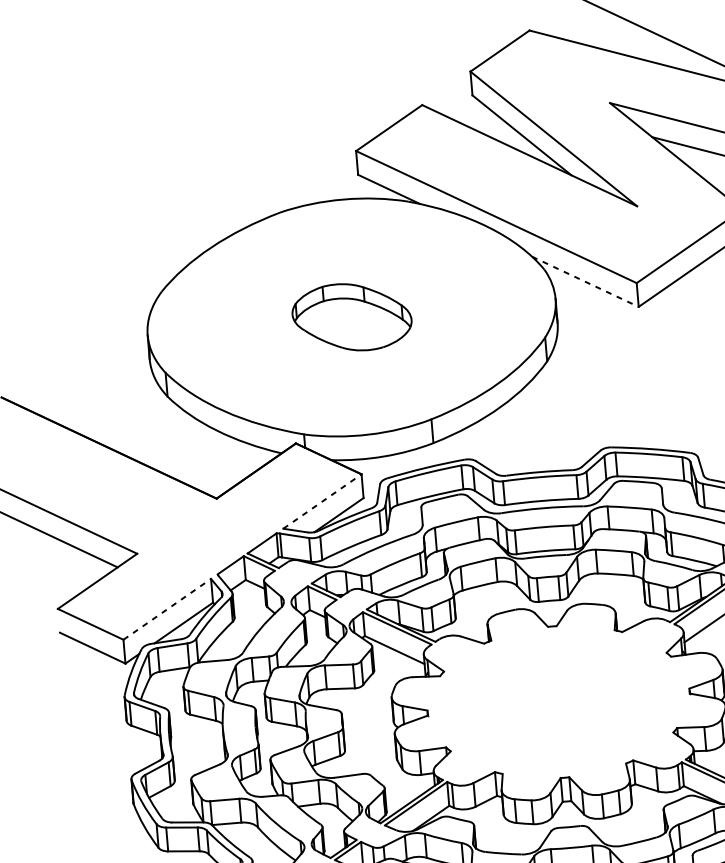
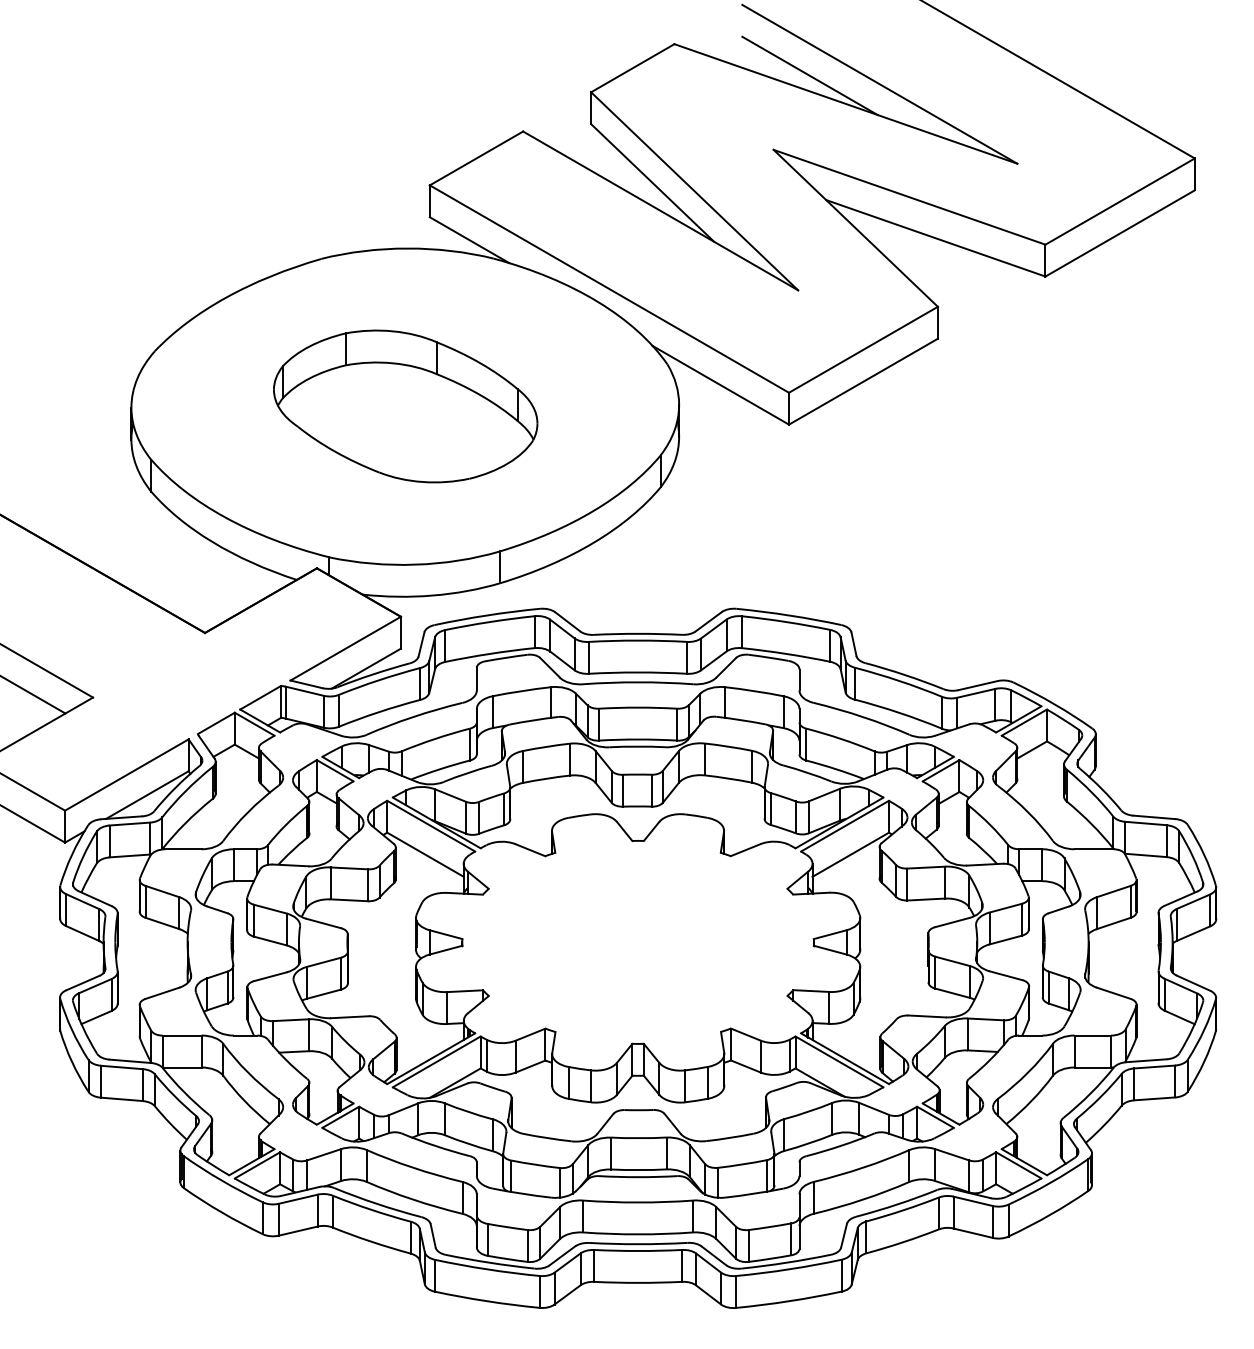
line: (632, 45) -> (809, 75), added
line: (585, 282) -> (720, 385), dashed -> solid
part: (351, 317) -> (405, 406), size x1.67
line: (322, 501) -> (345, 648), dashed -> solid
line: (167, 608) -> (127, 774), dashed -> solid

